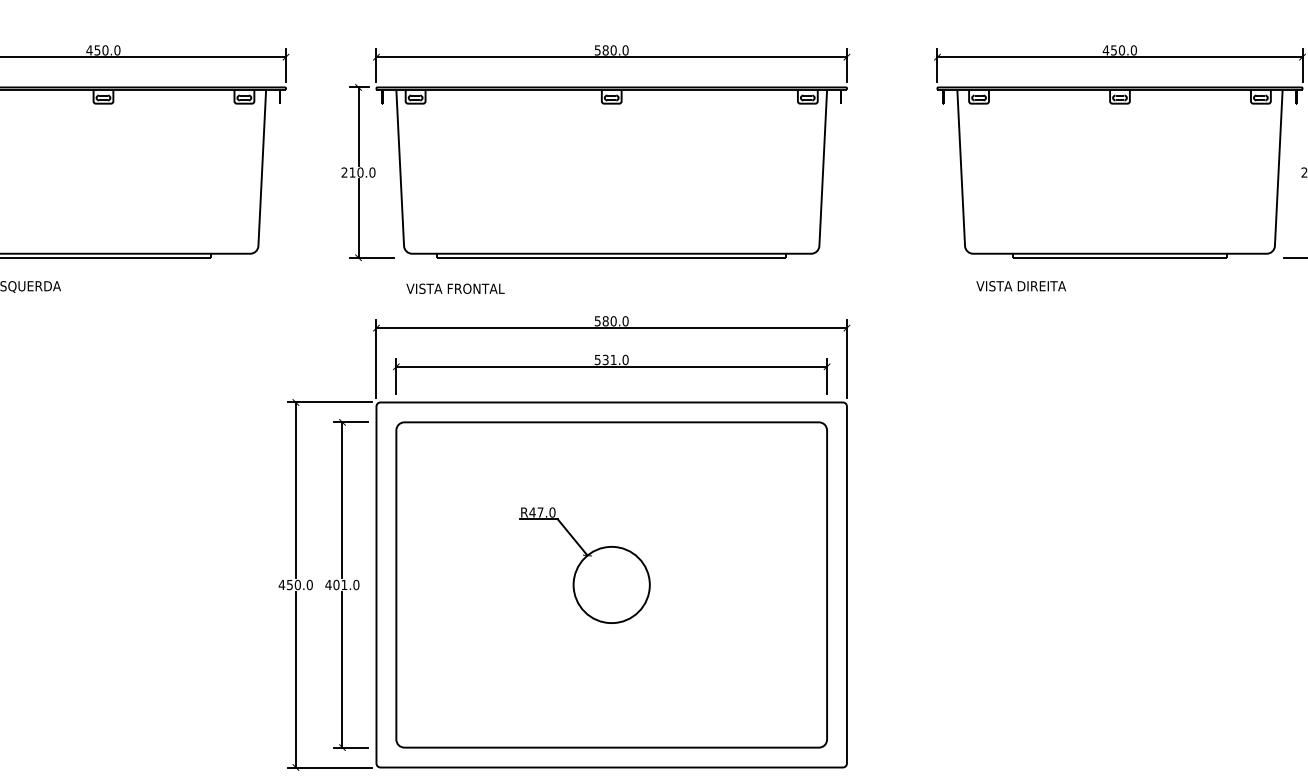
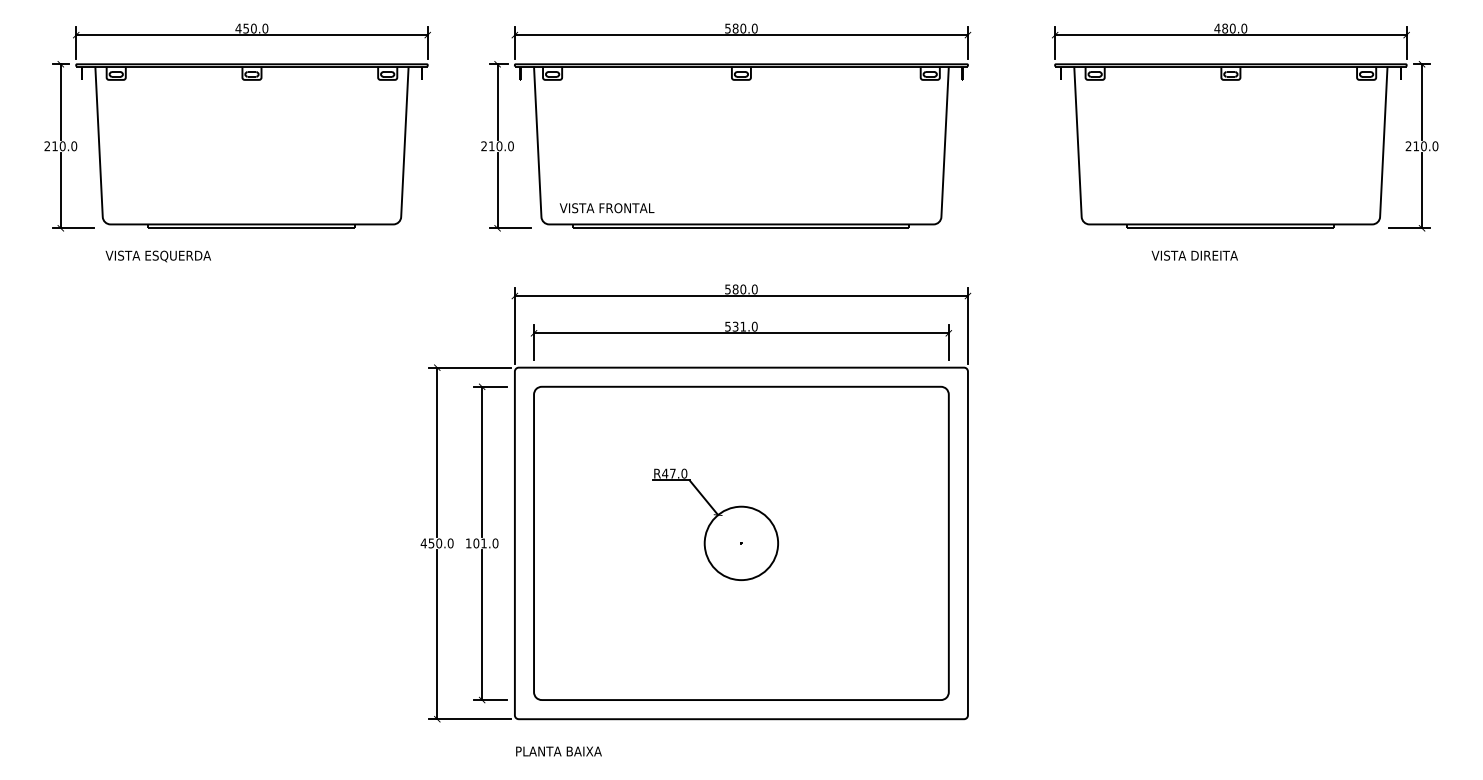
text: (1114, 50) -> (1225, 28), 450.0 -> 480.0
text: (1020, 286) -> (1194, 255), moved
text: (455, 289) -> (606, 208), moved
text: (328, 585) -> (468, 543), 401.0 -> 101.0

